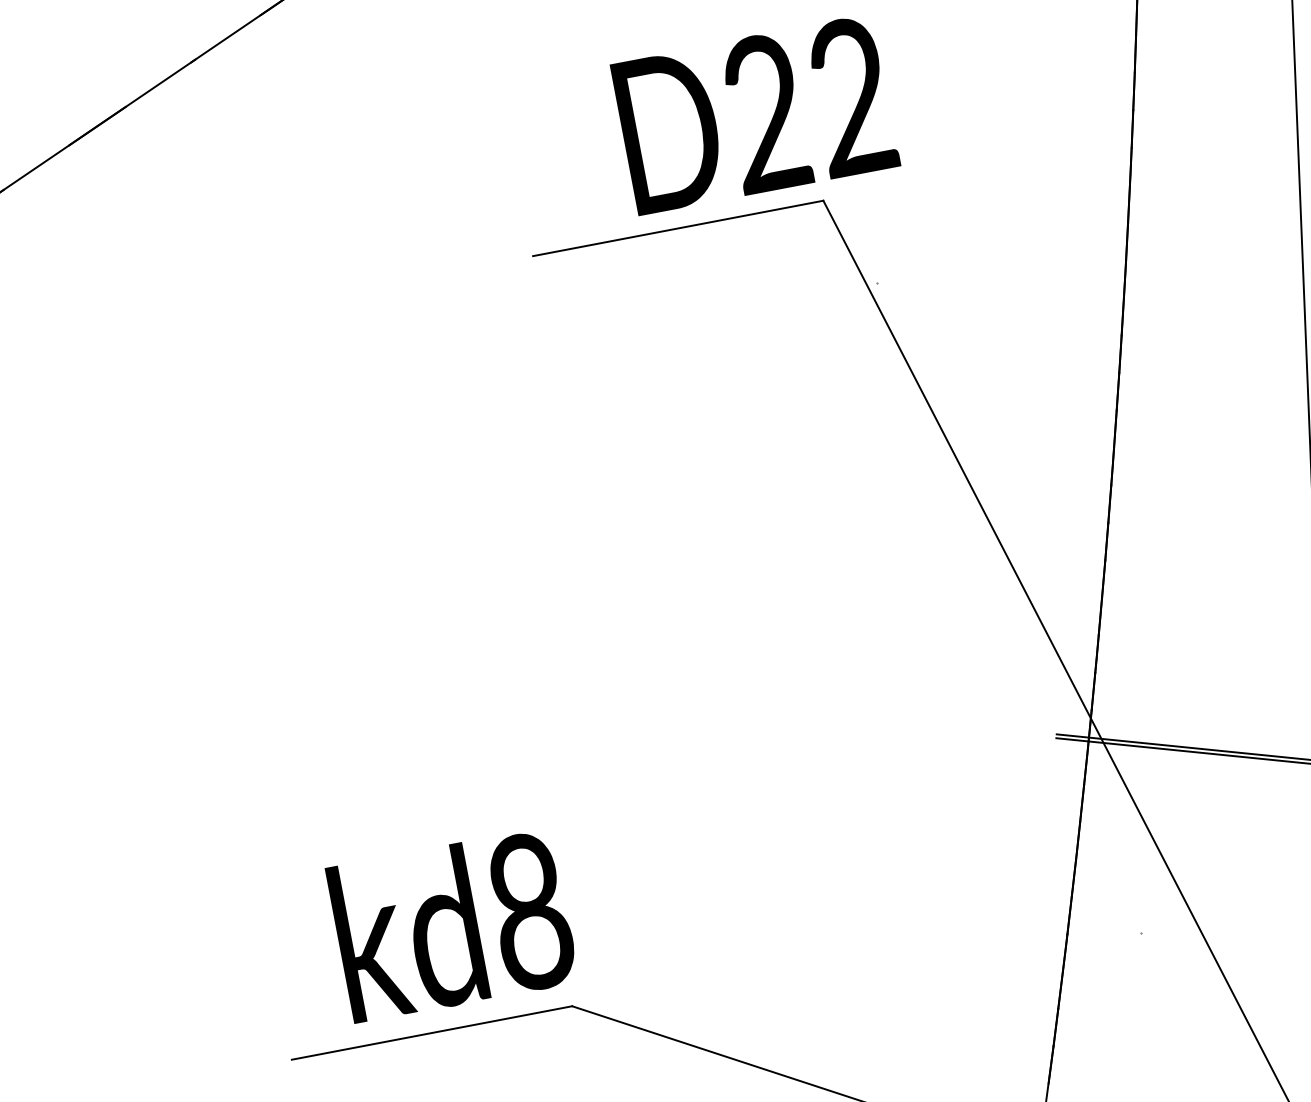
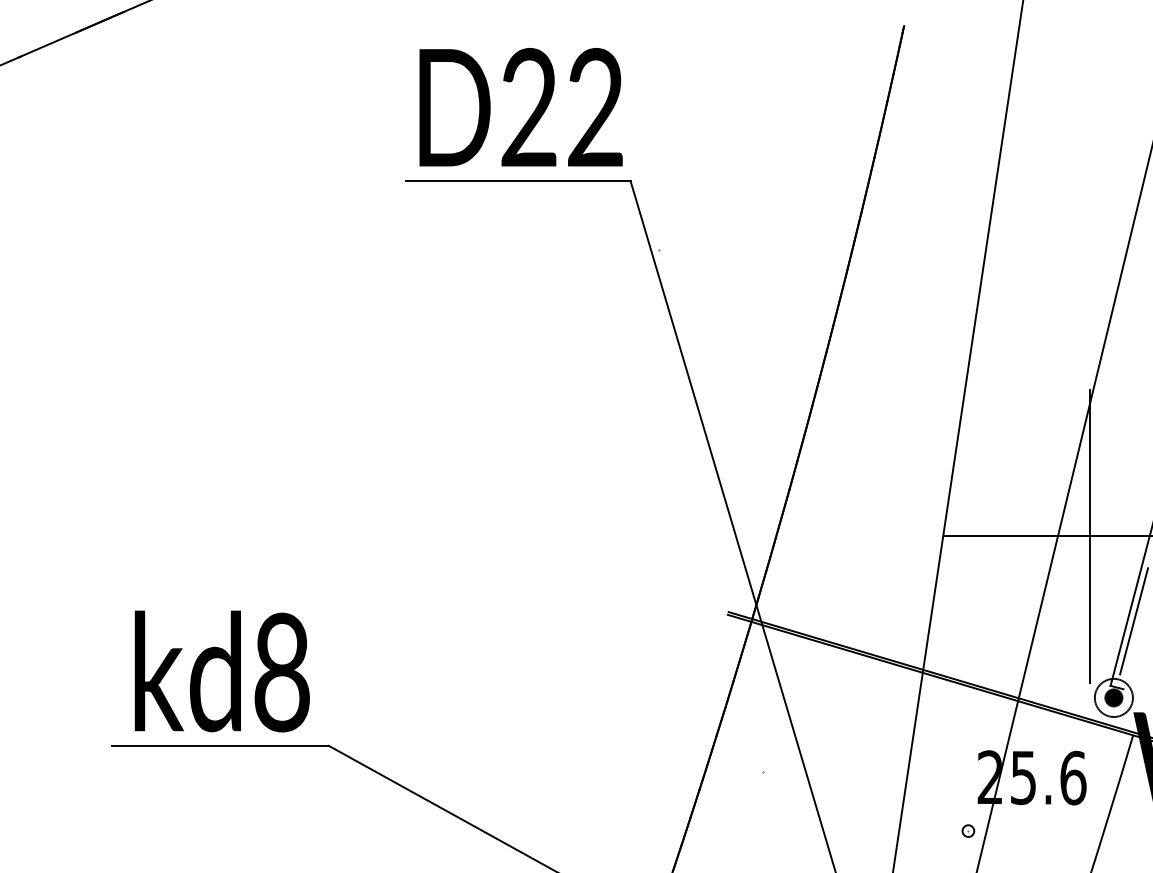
text: (754, 115) -> (520, 107), moved
text: (451, 925) -> (221, 671), moved

